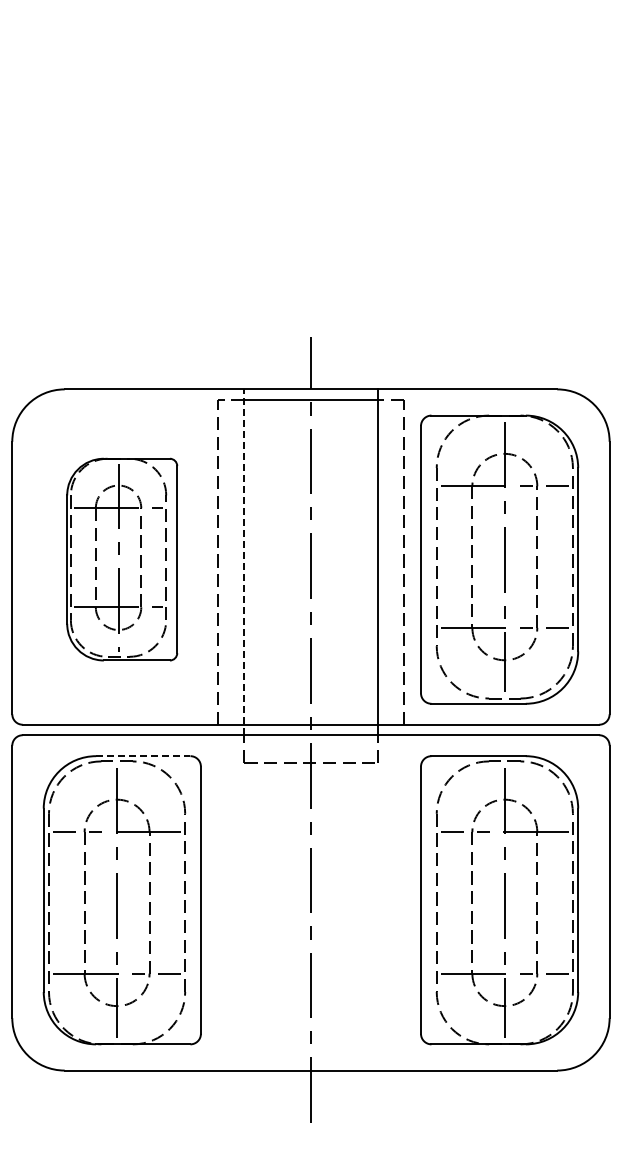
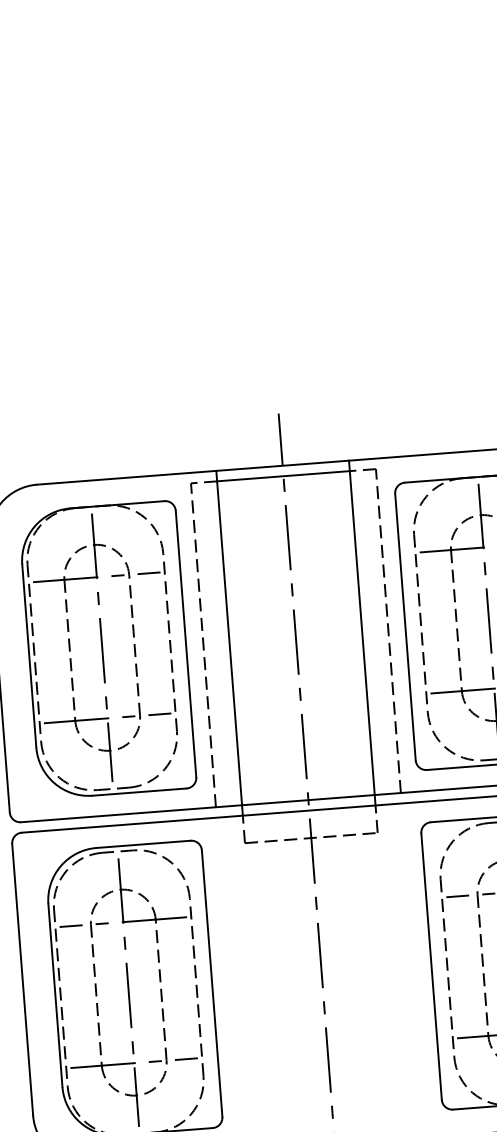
part: (121, 559) -> (106, 649), size x1.43
line: (244, 562) -> (229, 643), dashed -> solid
line: (143, 756) -> (143, 844), dashed -> solid

